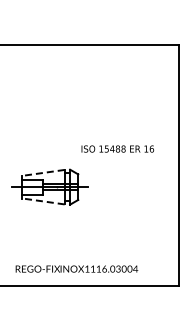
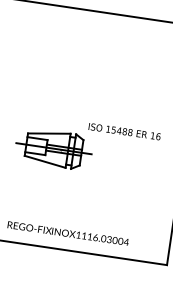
text: (117, 148) -> (124, 131), moved
line: (43, 172) -> (49, 133), dashed -> solid
line: (43, 201) -> (45, 161), dashed -> solid

